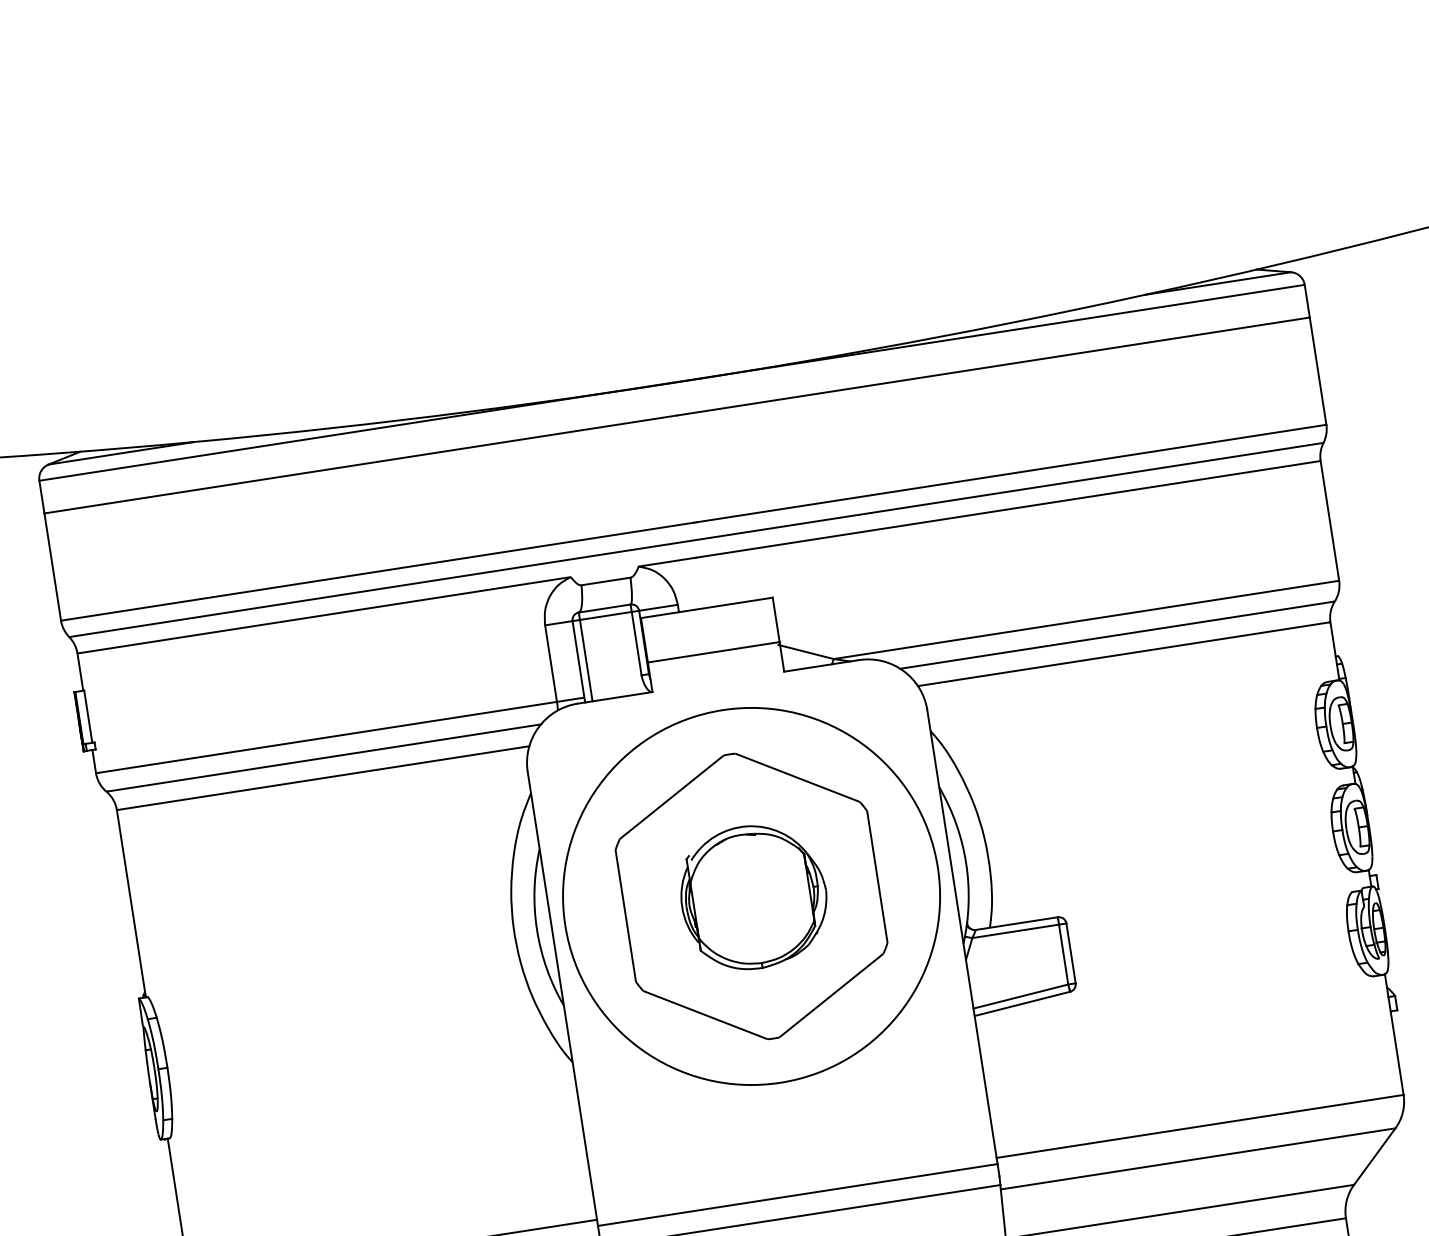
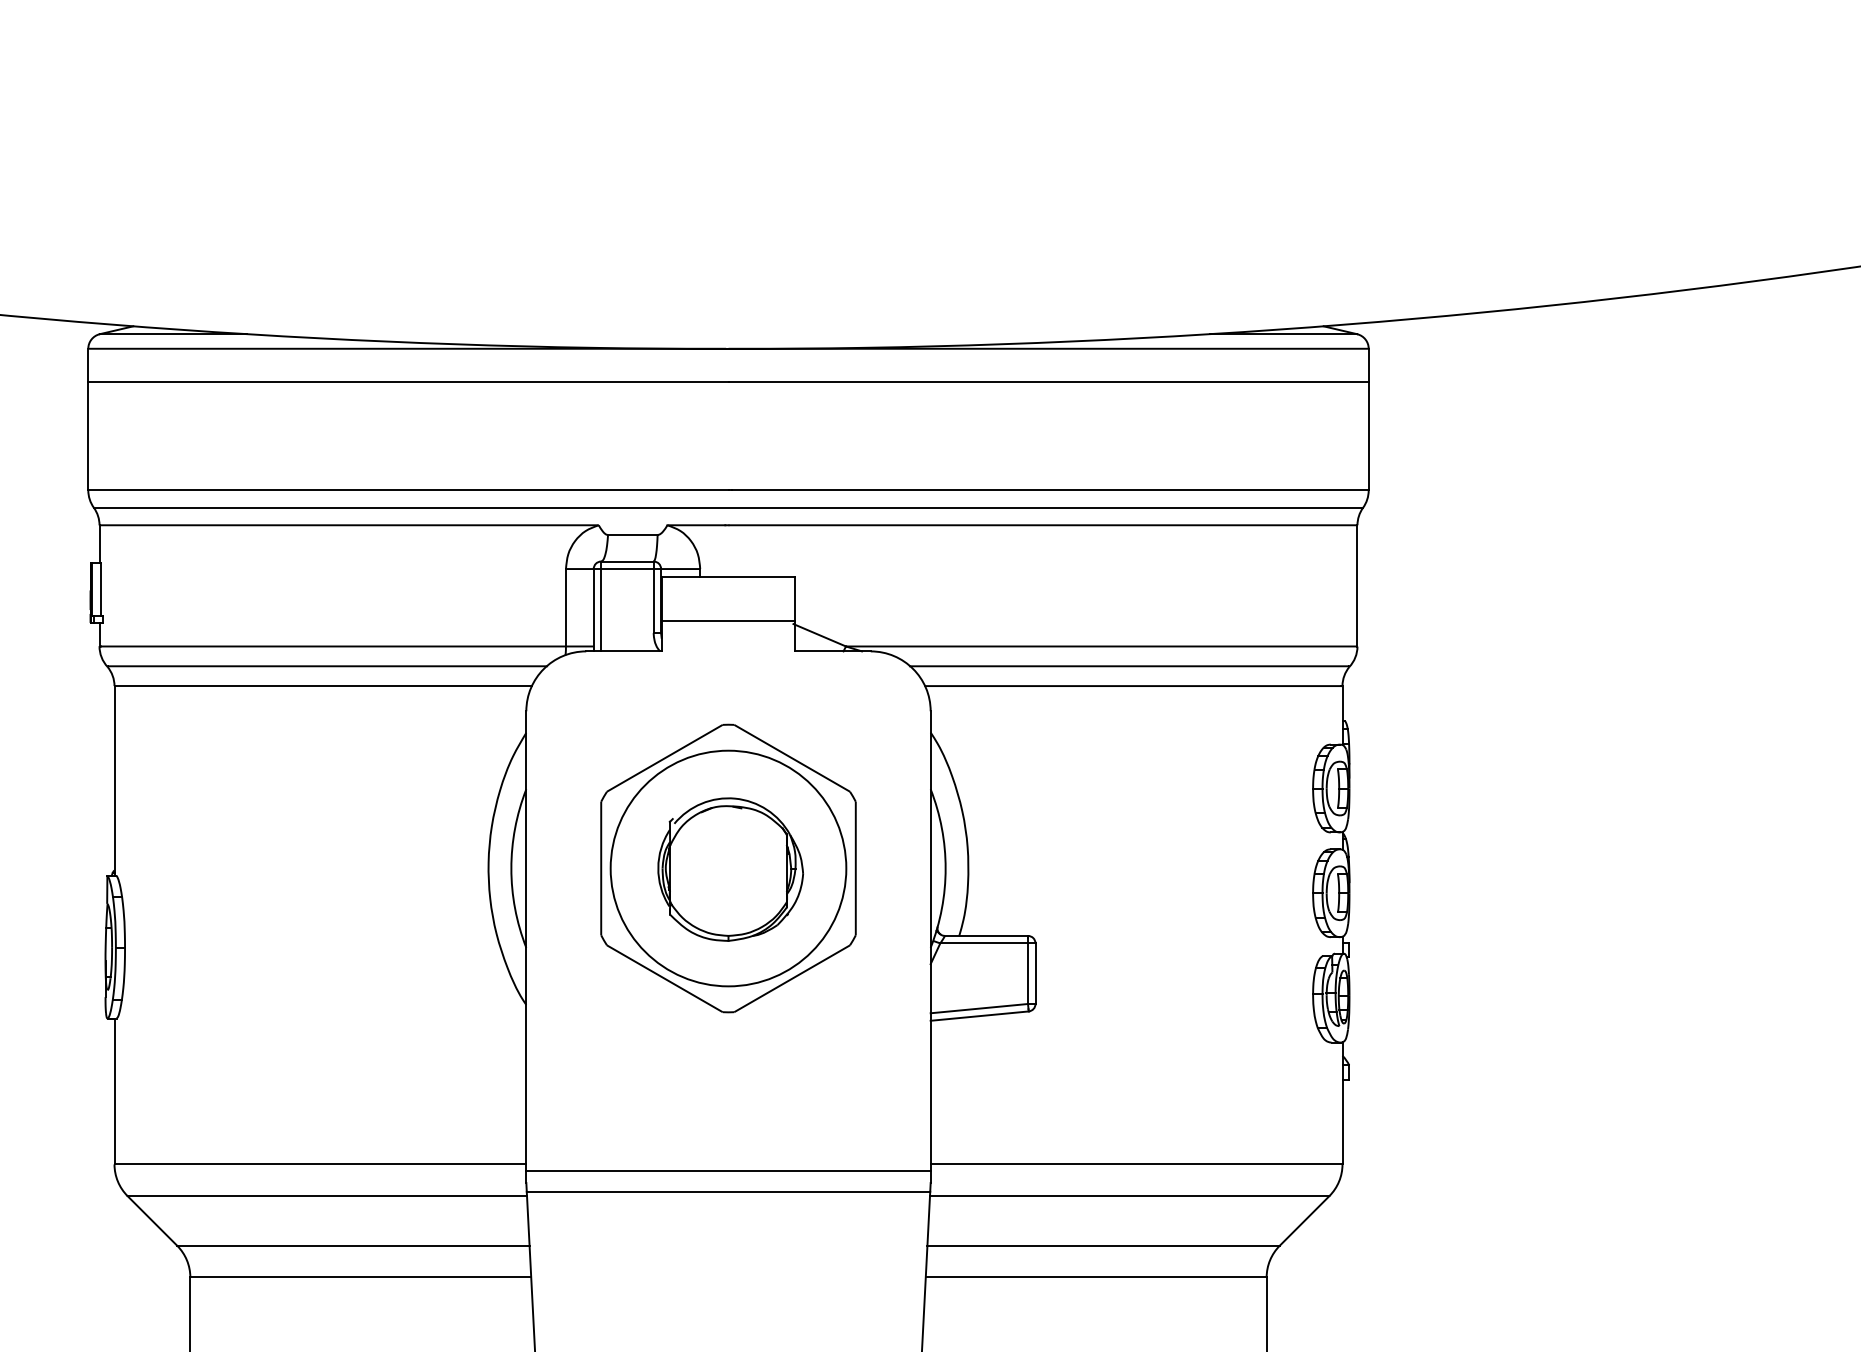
circle: (751, 896) -> (728, 868), size x0.62

